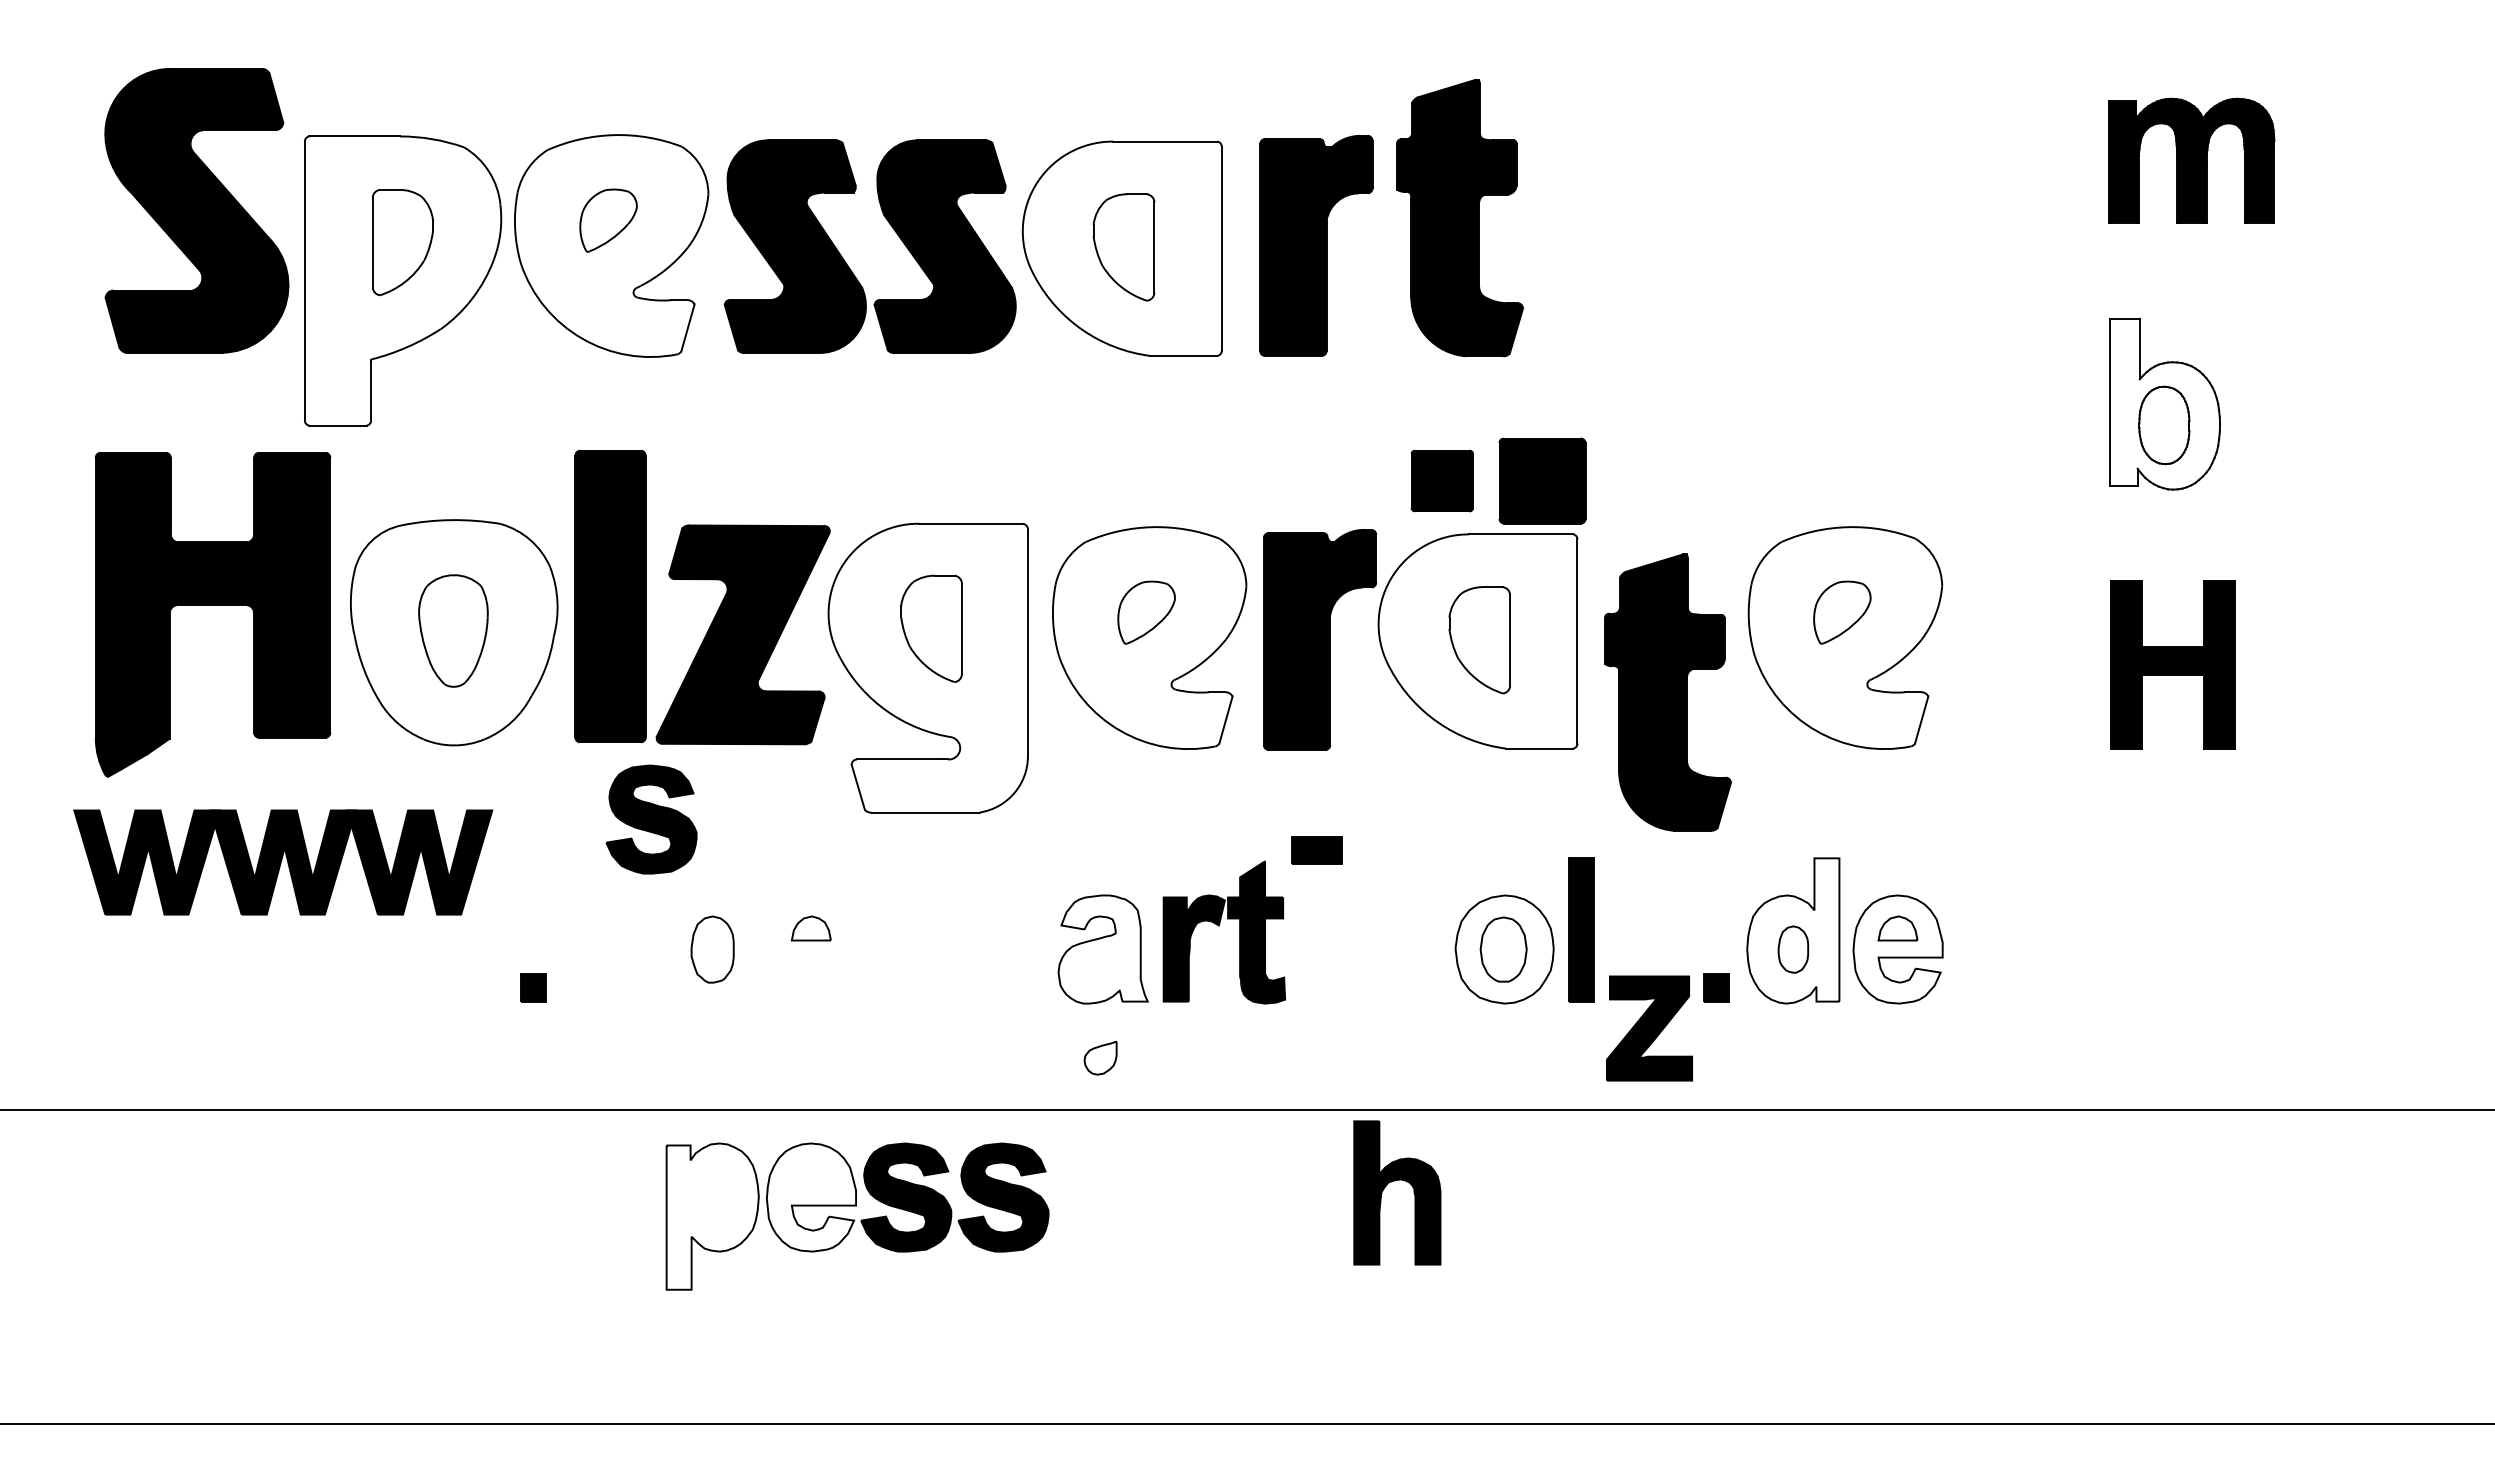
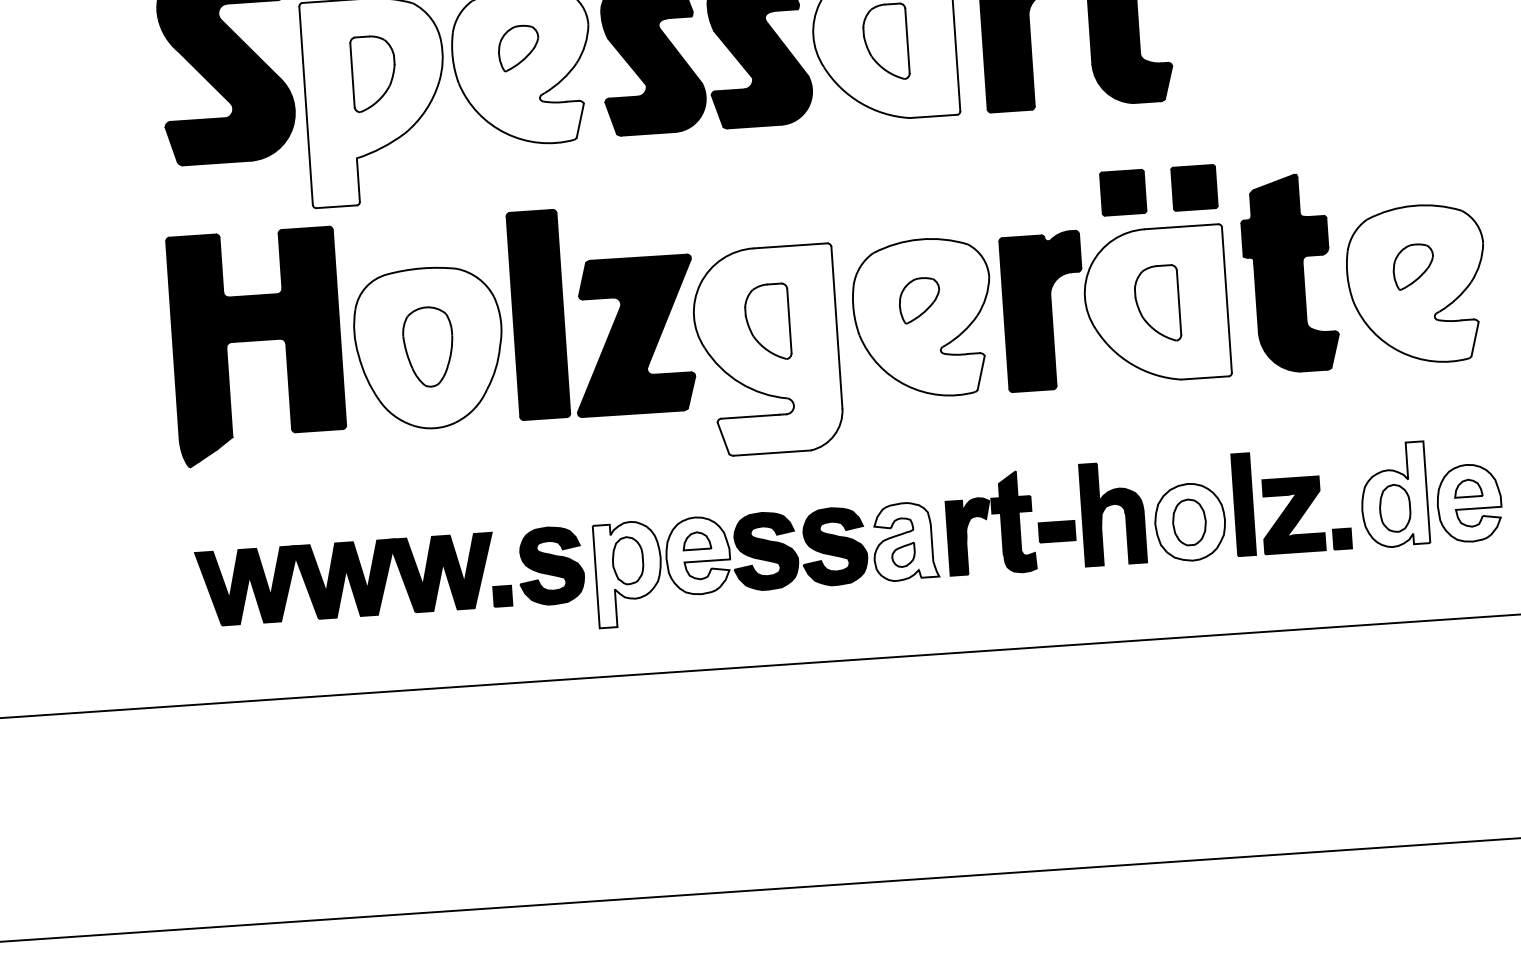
part: (1542, 480) -> (1194, 187), size x0.71
part: (1667, 692) -> (1289, 273), moved
part: (651, 819) -> (551, 565), moved
part: (1316, 850) -> (1056, 532), moved
part: (283, 862) -> (346, 579), moved
part: (1793, 949) -> (1395, 508), size x1.43
part: (1649, 1028) -> (1292, 515), moved
part: (1100, 1057) -> (903, 554), moved
part: (1395, 1181) -> (1111, 505), moved
part: (857, 1216) -> (731, 567), moved

